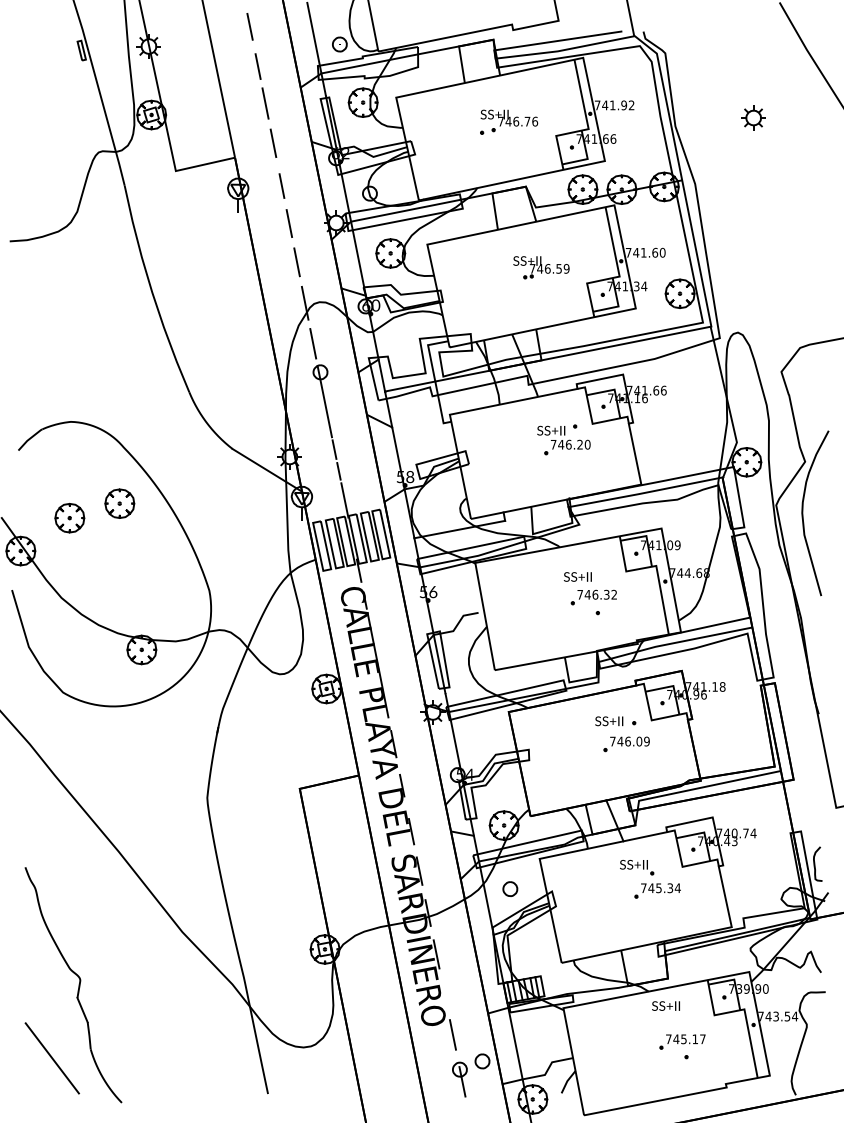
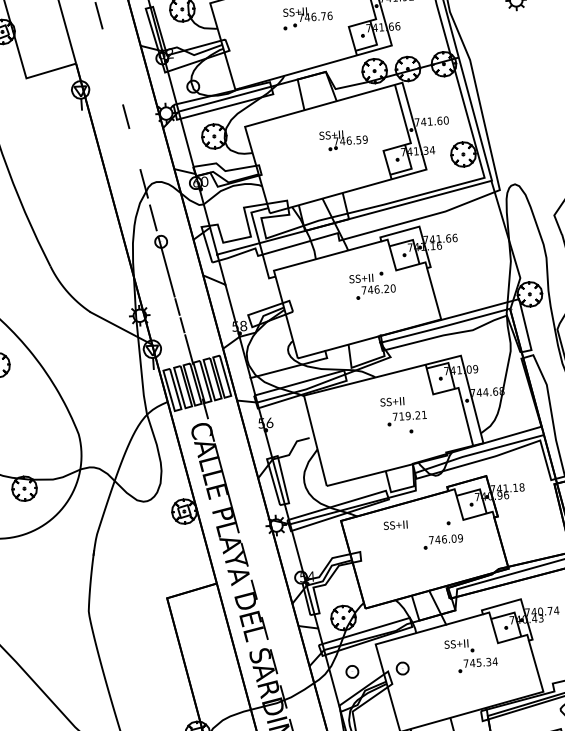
line: (273, 143) -> (108, 49), removed
line: (281, 185) -> (117, 84), removed
line: (296, 262) -> (134, 149), removed
text: (600, 594) -> (412, 415), 746.32 -> 719.21
text: (609, 721) -> (395, 525), moved
part: (569, 888) -> (402, 667), added

